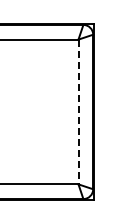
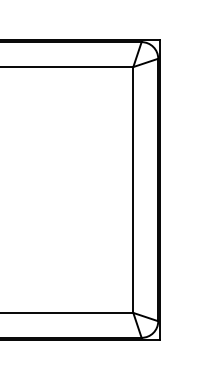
line: (78, 112) -> (133, 190), dashed -> solid

